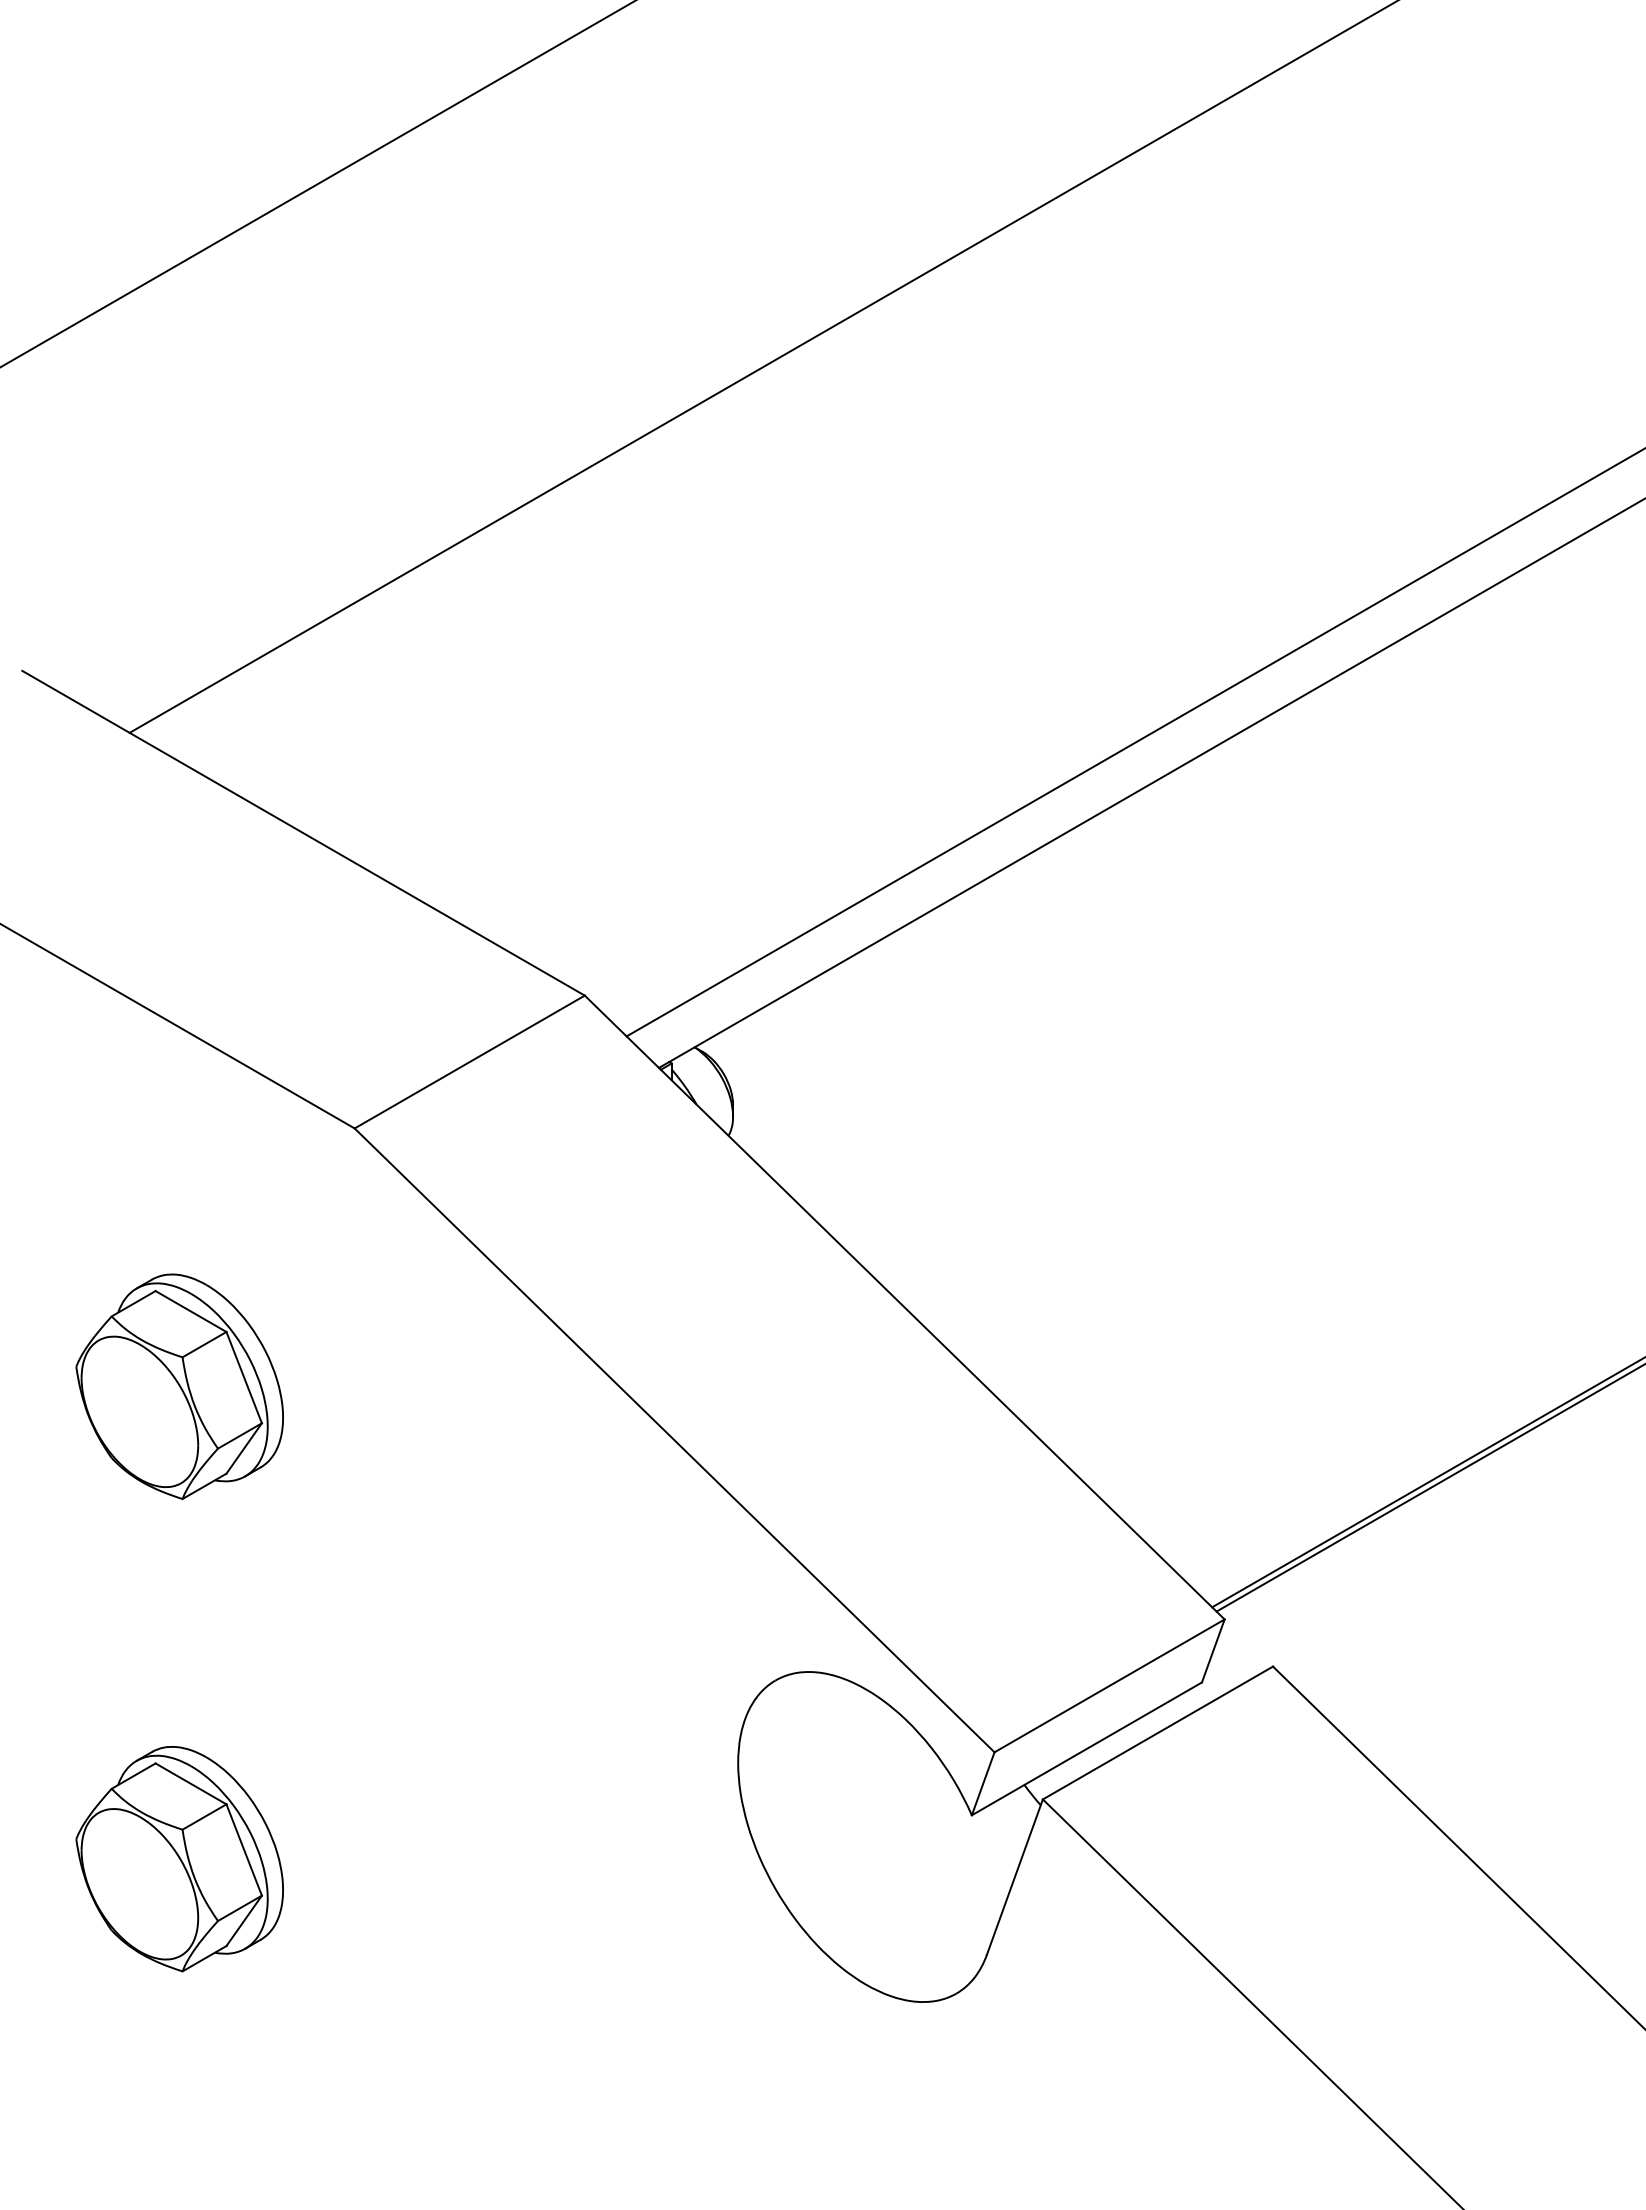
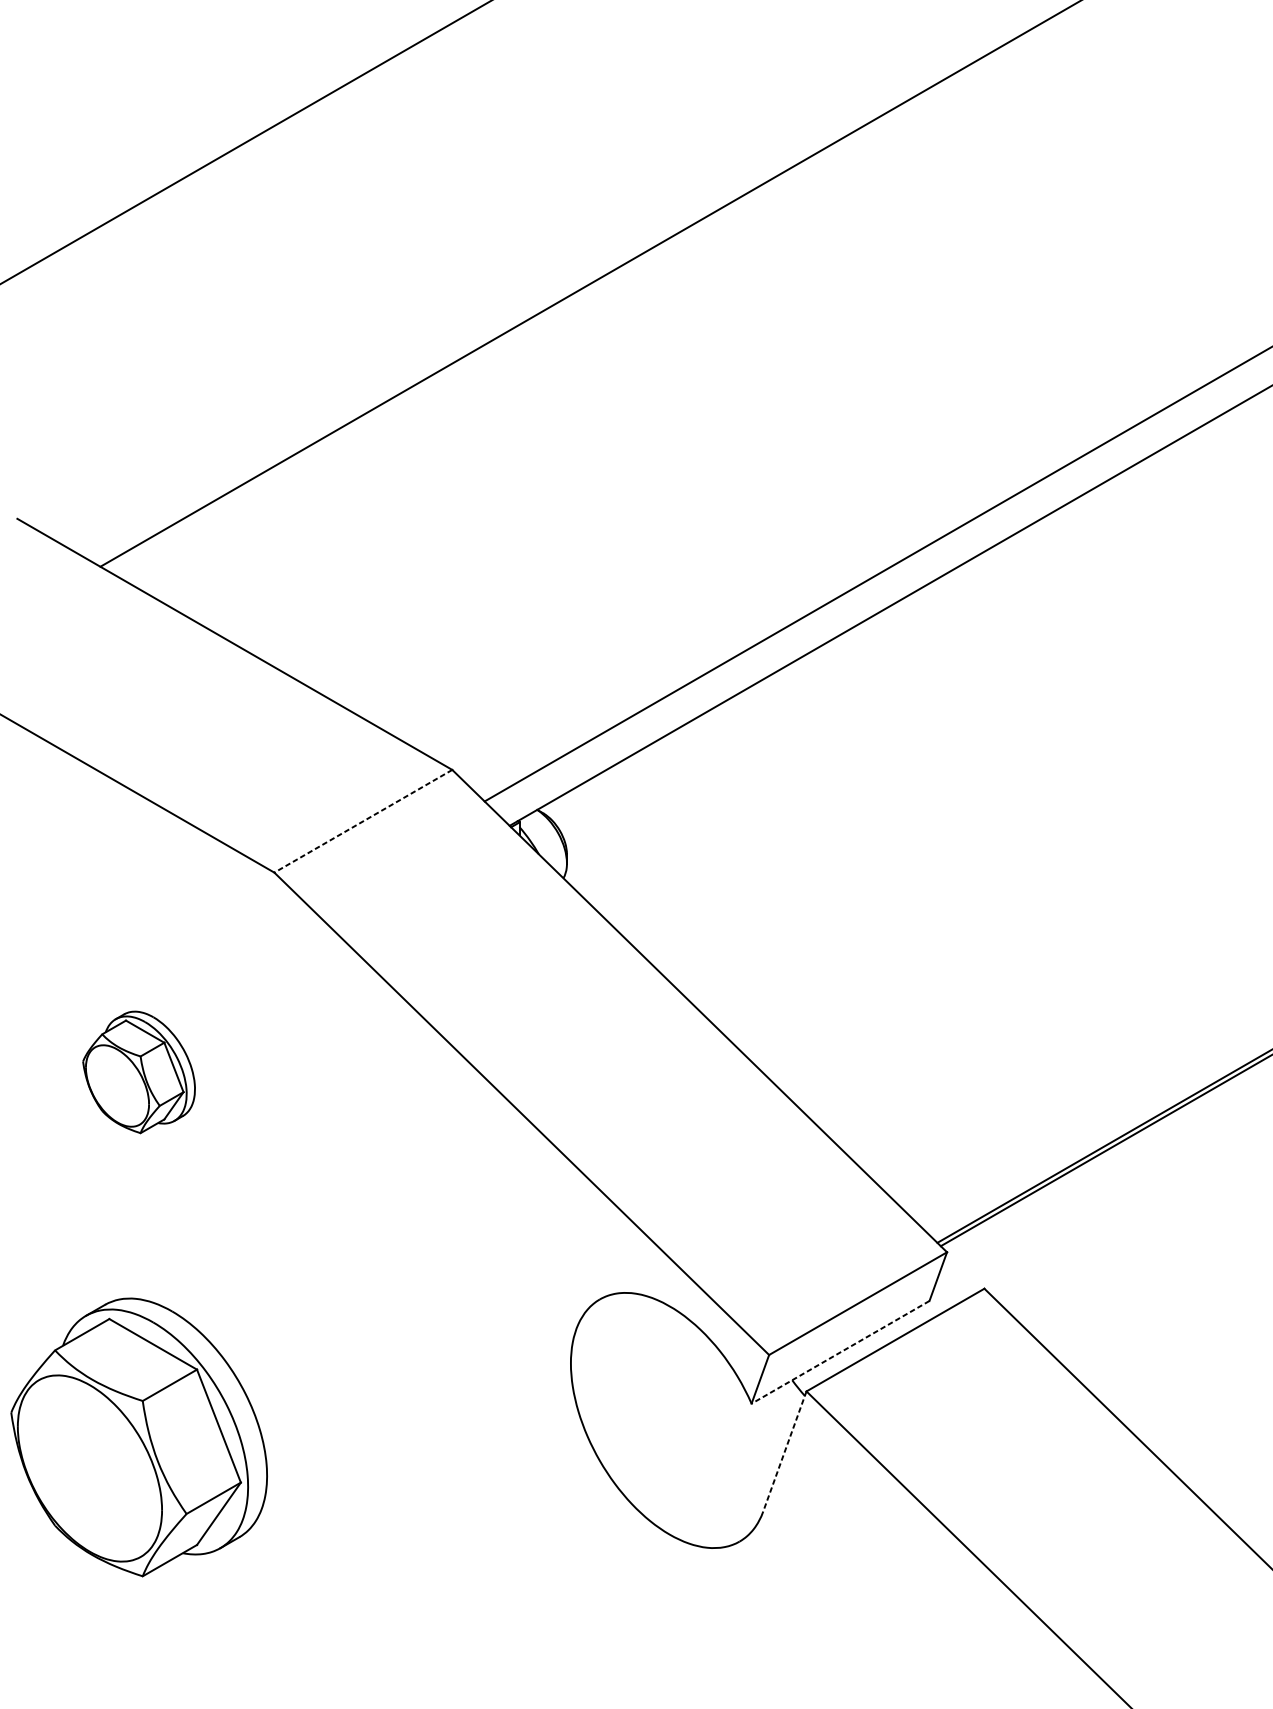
line: (469, 1062) -> (363, 821), solid -> dashed
part: (179, 1386) -> (138, 1072), size x0.7
line: (1086, 1748) -> (840, 1352), solid -> dashed
part: (179, 1859) -> (138, 1437), size x1.6
line: (1014, 1877) -> (784, 1451), solid -> dashed

